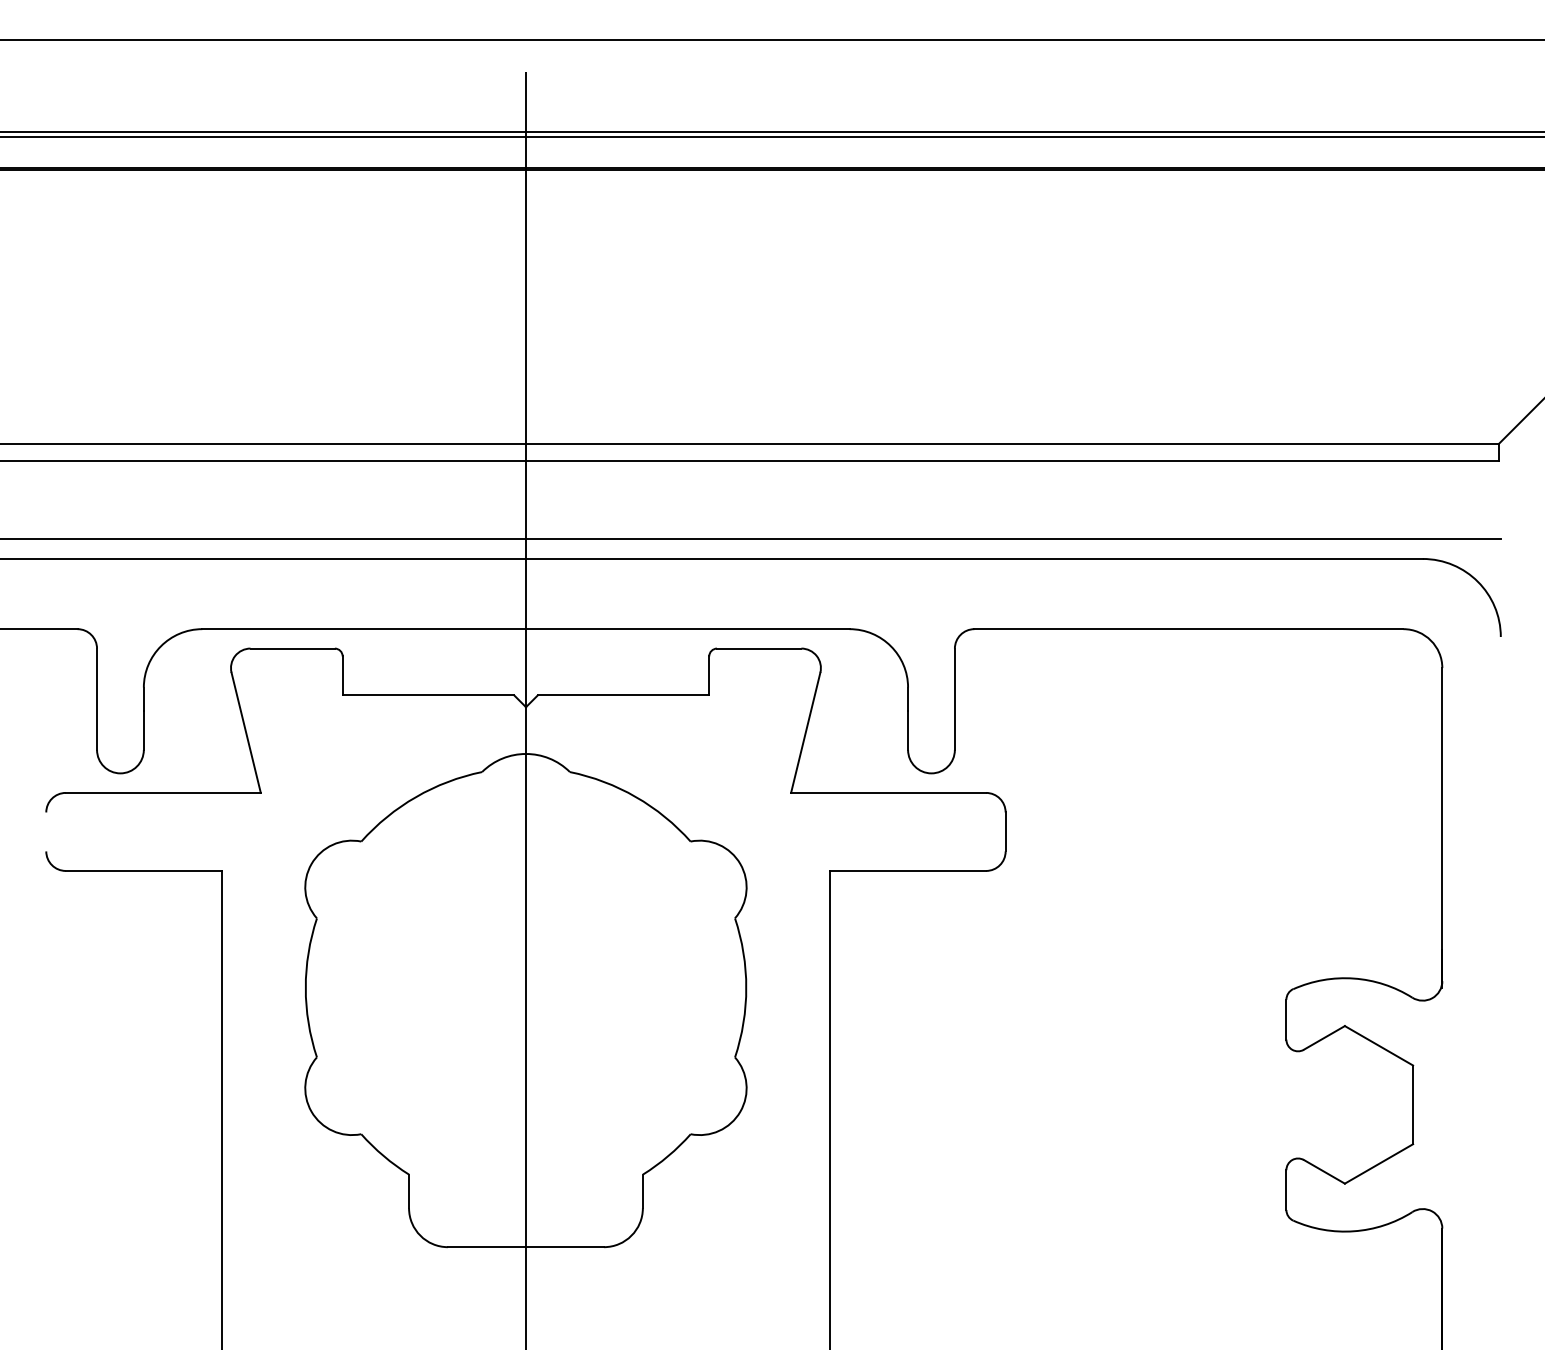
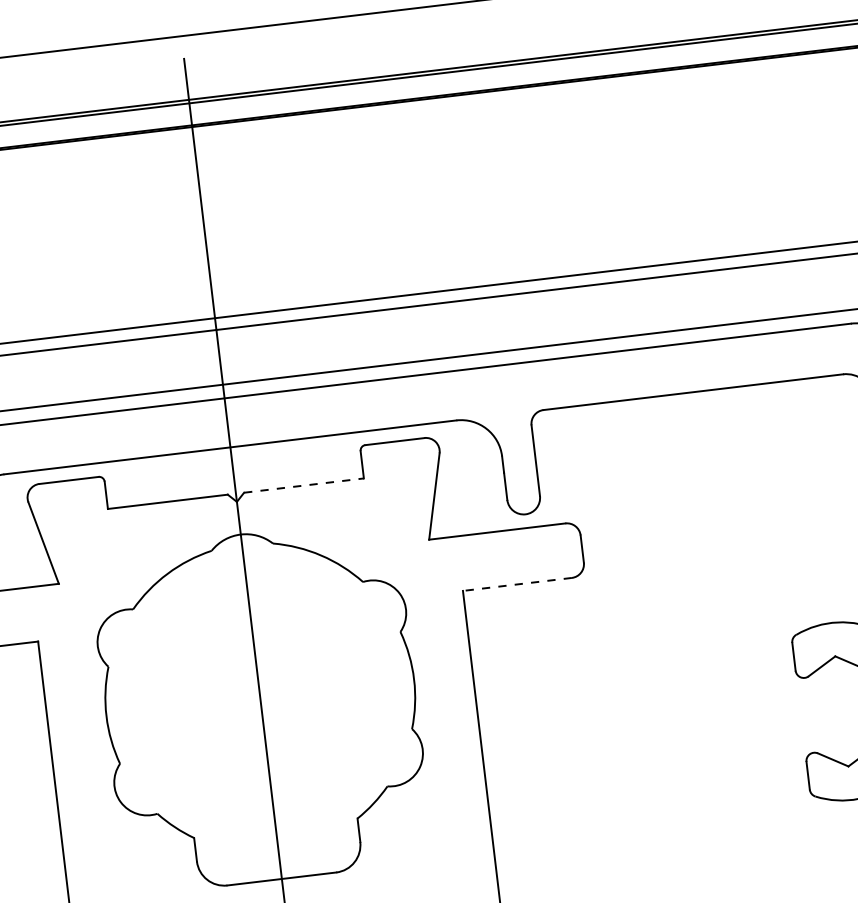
line: (623, 695) -> (304, 485), solid -> dashed
line: (908, 870) -> (517, 584), solid -> dashed

